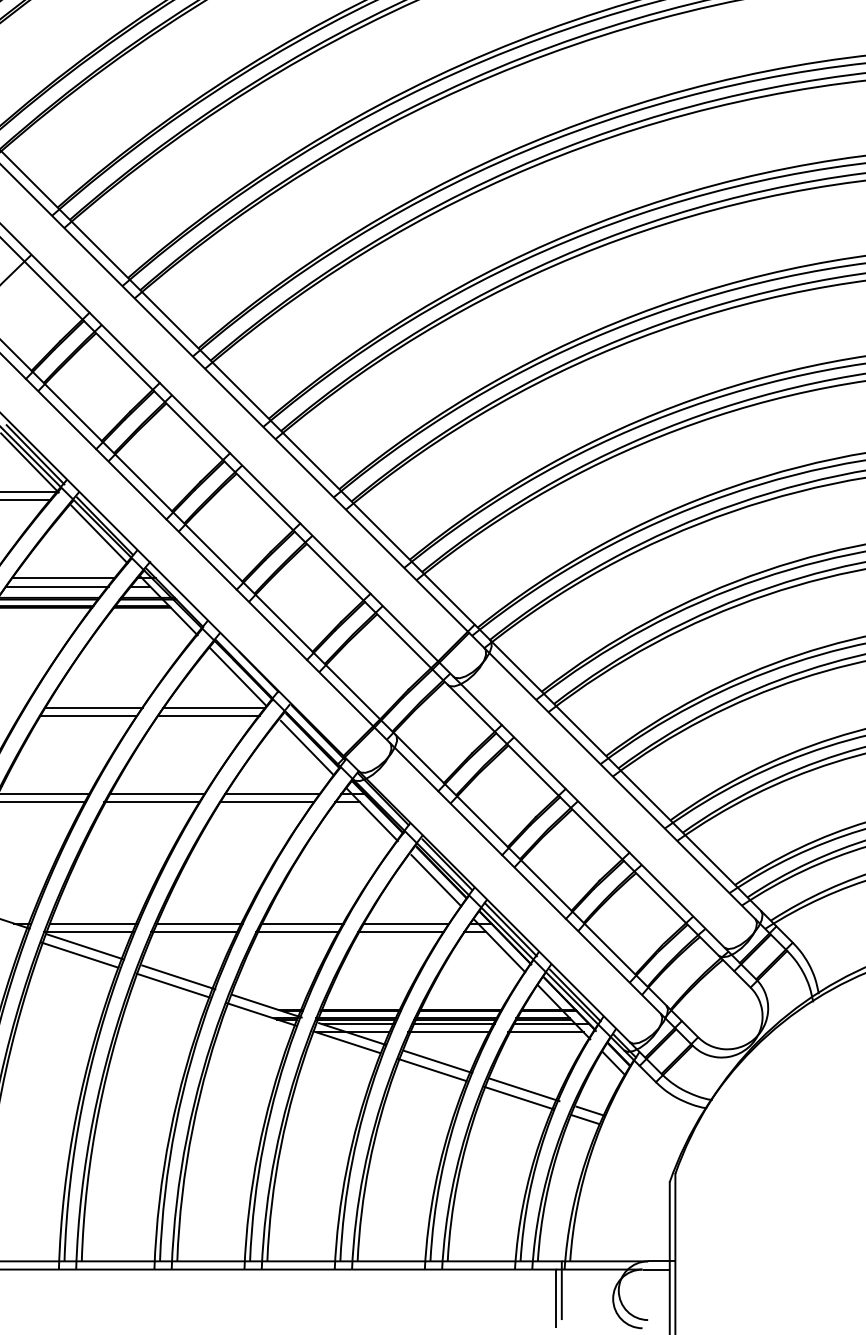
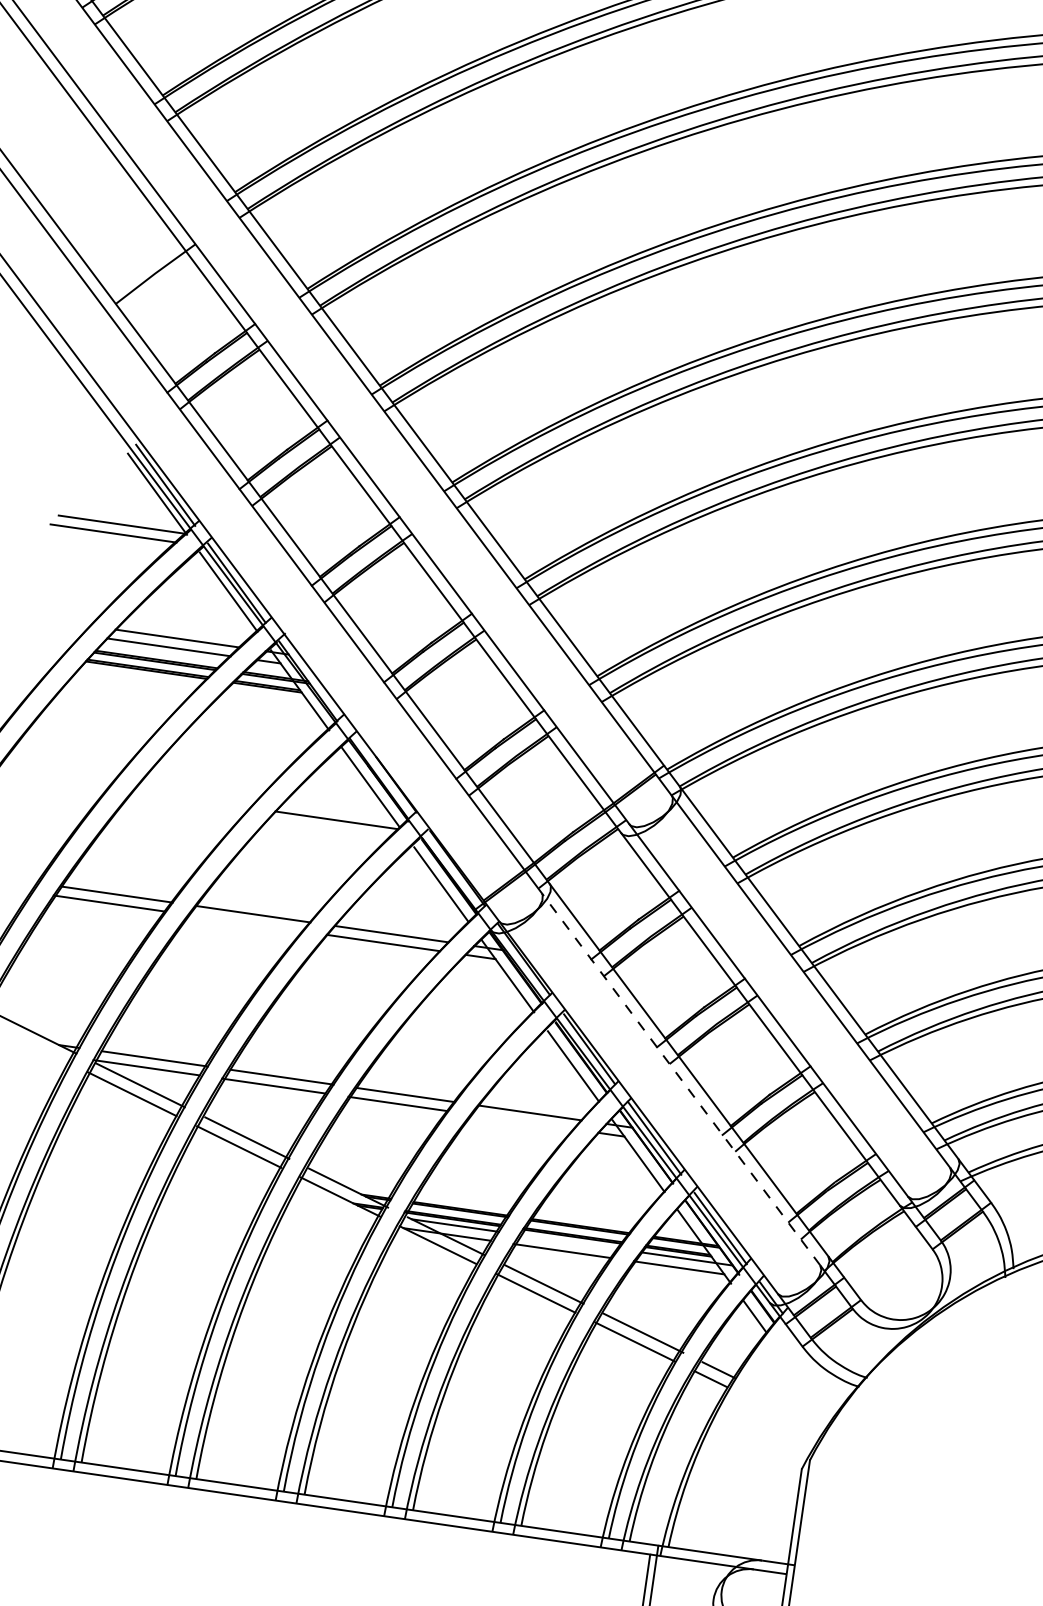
line: (93, 707) -> (191, 799), removed
line: (87, 716) -> (182, 808), removed
line: (208, 716) -> (328, 829), removed
line: (151, 802) -> (244, 923), removed
line: (525, 878) -> (681, 1079), solid -> dashed
line: (400, 931) -> (521, 1121), removed
line: (453, 1024) -> (569, 1242), removed

